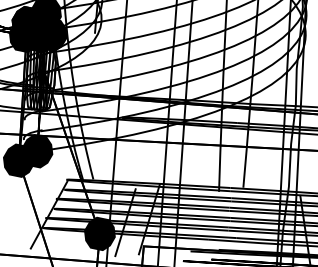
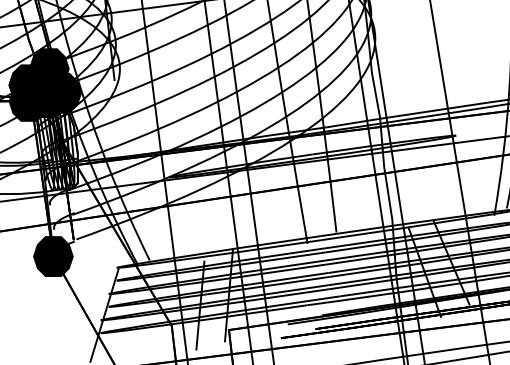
fill: (37, 150) -> (73, 239), removed
fill: (99, 233) -> (171, 325), removed

